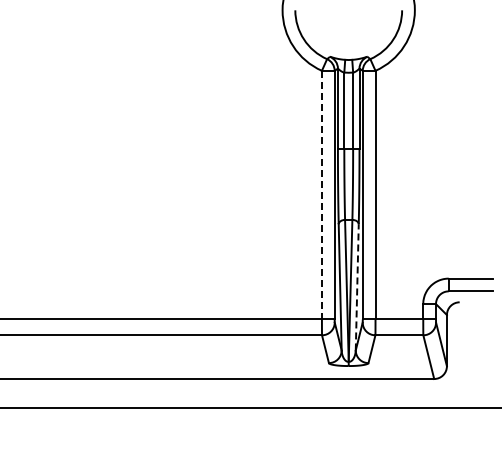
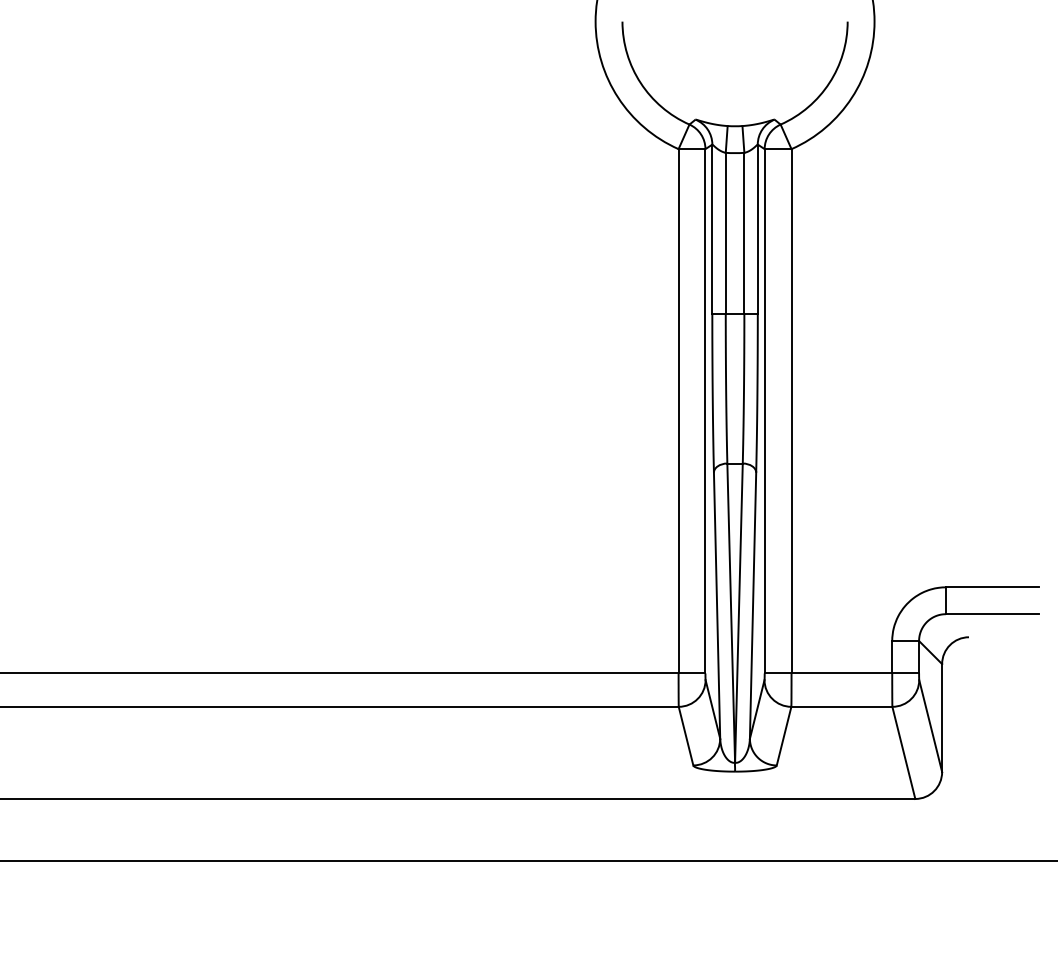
line: (321, 195) -> (677, 412), dashed -> solid
line: (357, 286) -> (753, 603), dashed -> solid

